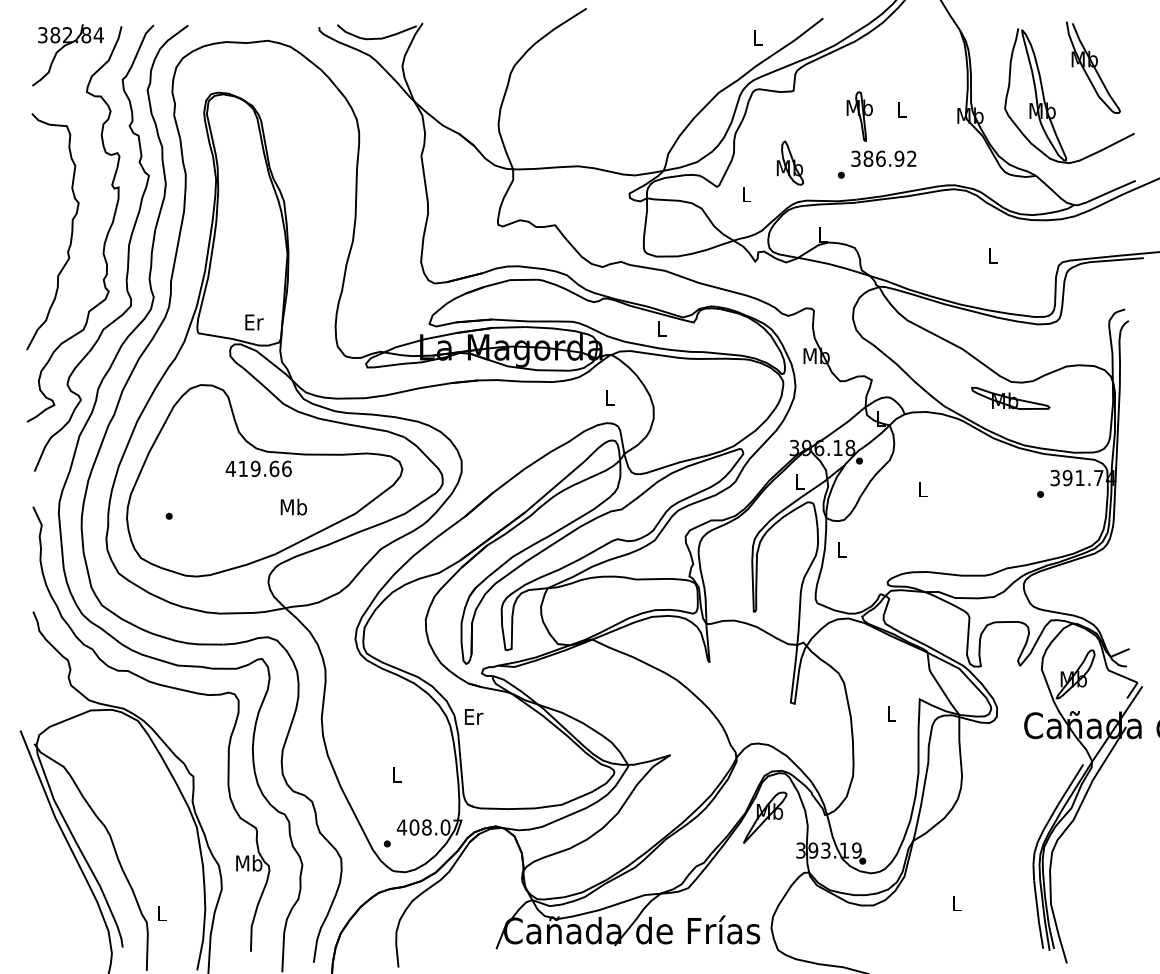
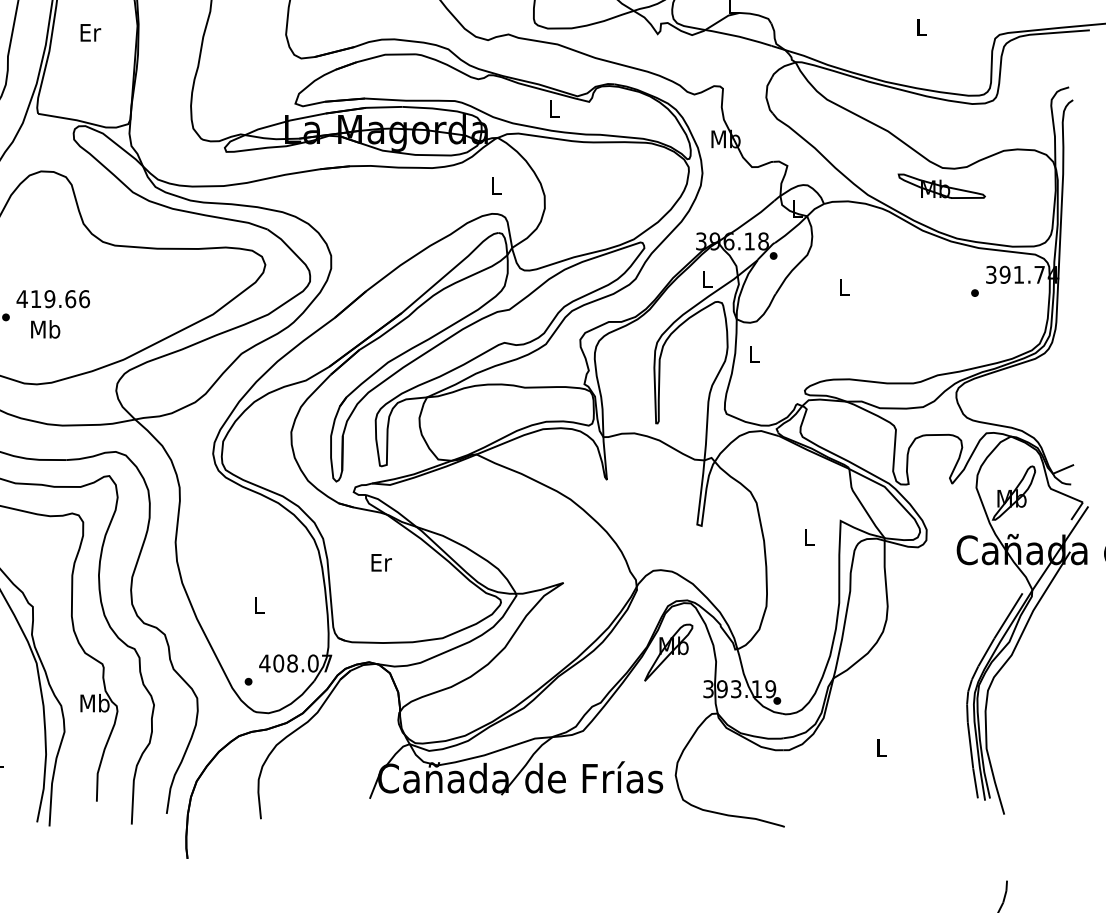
text: (254, 322) -> (90, 32), moved
text: (258, 468) -> (53, 298), moved
text: (293, 506) -> (45, 328), moved
text: (474, 716) -> (382, 562), moved

